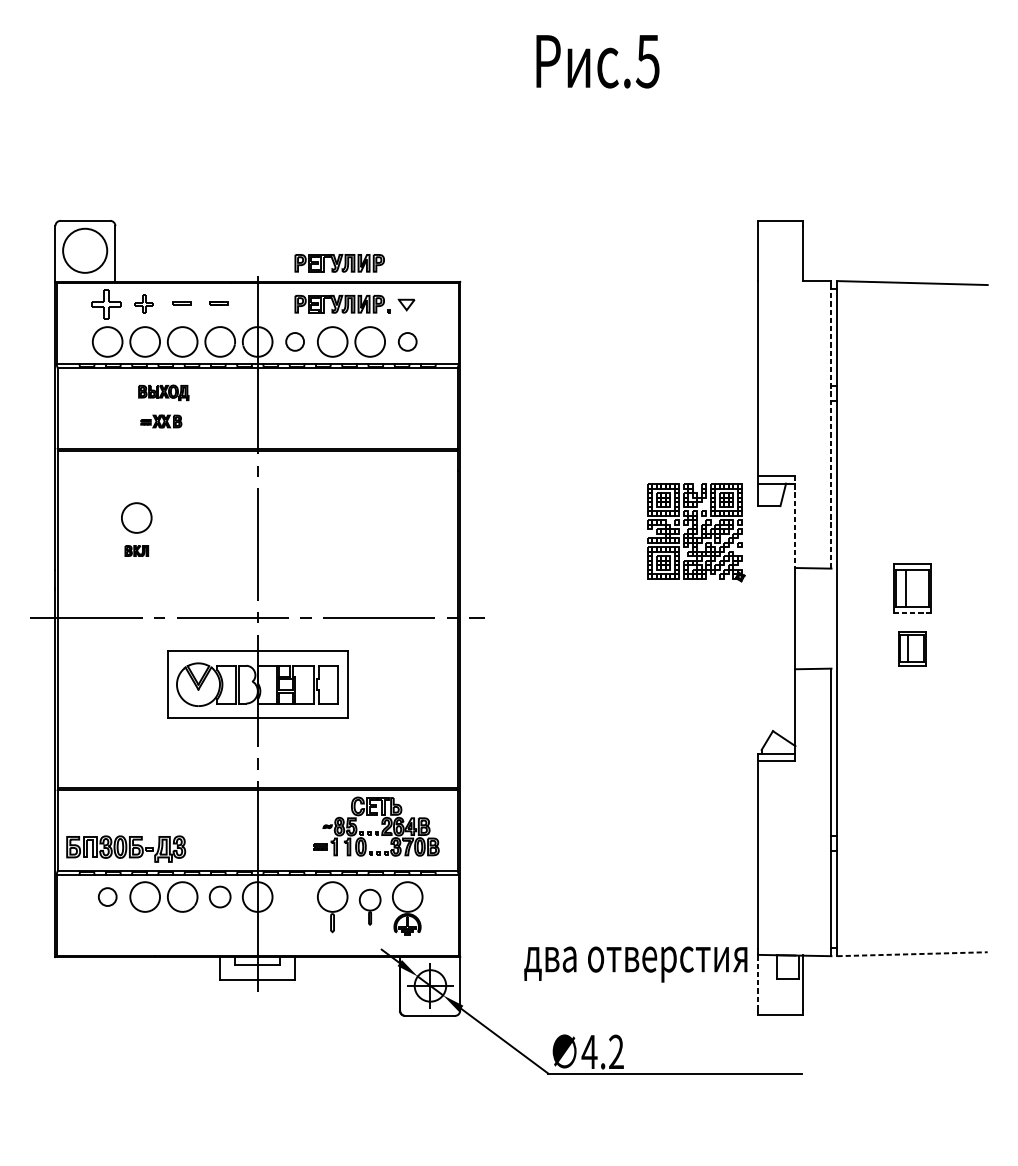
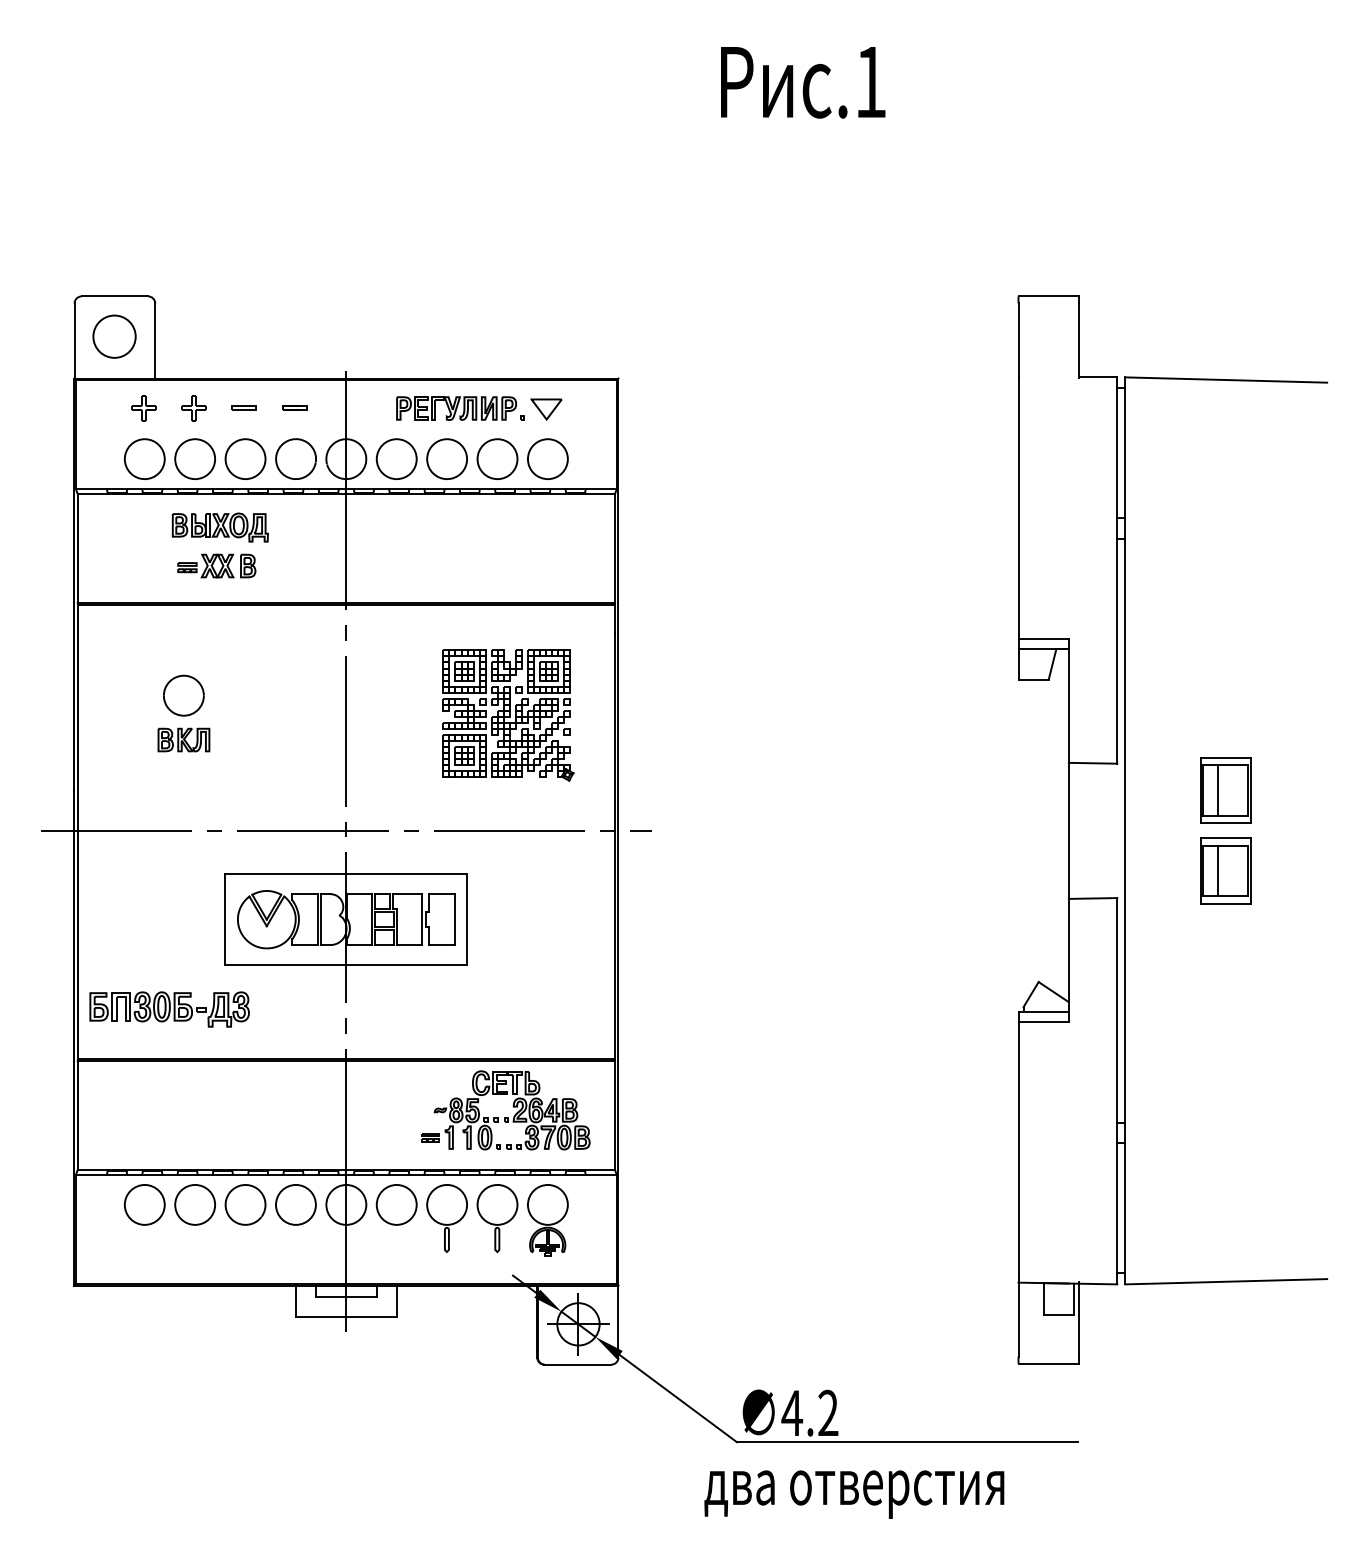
text: (647, 61) -> (870, 82), .5 -> .1
circle: (85, 250) -> (114, 336), size x0.71
part: (339, 263) -> (456, 353), removed
part: (106, 304) -> (143, 408), size x0.62
part: (406, 305) -> (546, 409), size x1.43
circle: (295, 341) -> (396, 458), size x1.67
circle: (407, 341) -> (547, 458), size x1.67
part: (163, 392) -> (219, 527), size x1.43
part: (161, 421) -> (216, 565), size x1.43
line: (831, 428) -> (1117, 575), dashed -> solid
line: (795, 522) -> (1068, 701), dashed -> solid
part: (696, 532) -> (508, 715), moved
part: (136, 550) -> (183, 739), size x1.67
line: (912, 613) -> (1226, 823), dashed -> solid
part: (912, 648) -> (1225, 870), size x1.43
part: (126, 849) -> (169, 1009), moved
circle: (107, 896) -> (144, 1204), size x1.67
circle: (219, 896) -> (295, 1204), size x1.43
circle: (295, 896) -> (396, 1204), added
part: (370, 907) -> (497, 1218), size x1.43
line: (912, 954) -> (1226, 1281), dashed -> solid
text: (635, 964) -> (854, 1494), moved
line: (757, 982) -> (1018, 1319), dashed -> solid

